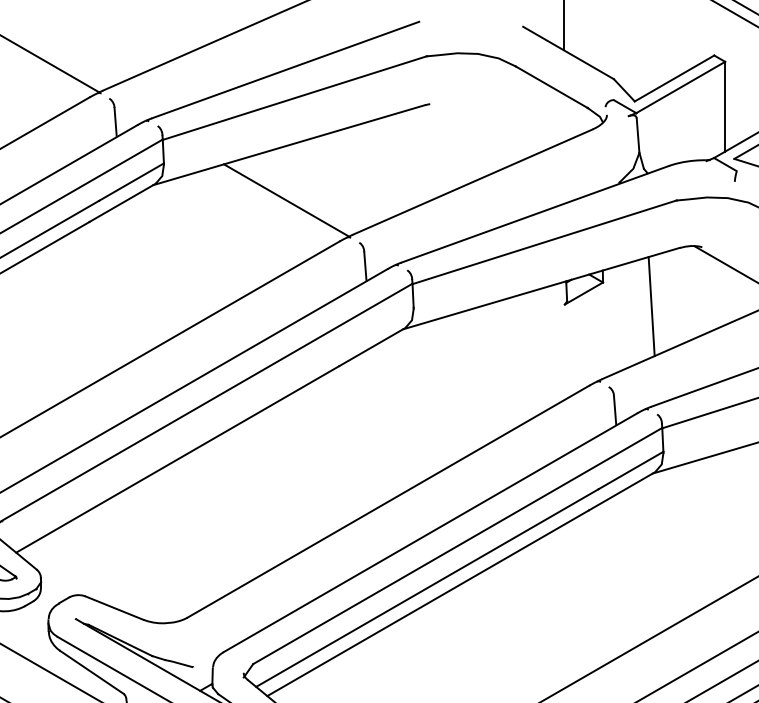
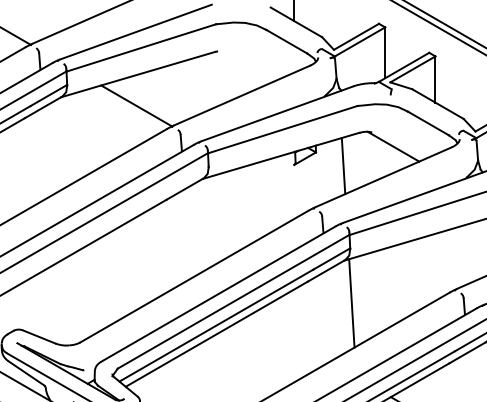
line: (665, 549) -> (351, 303), added

